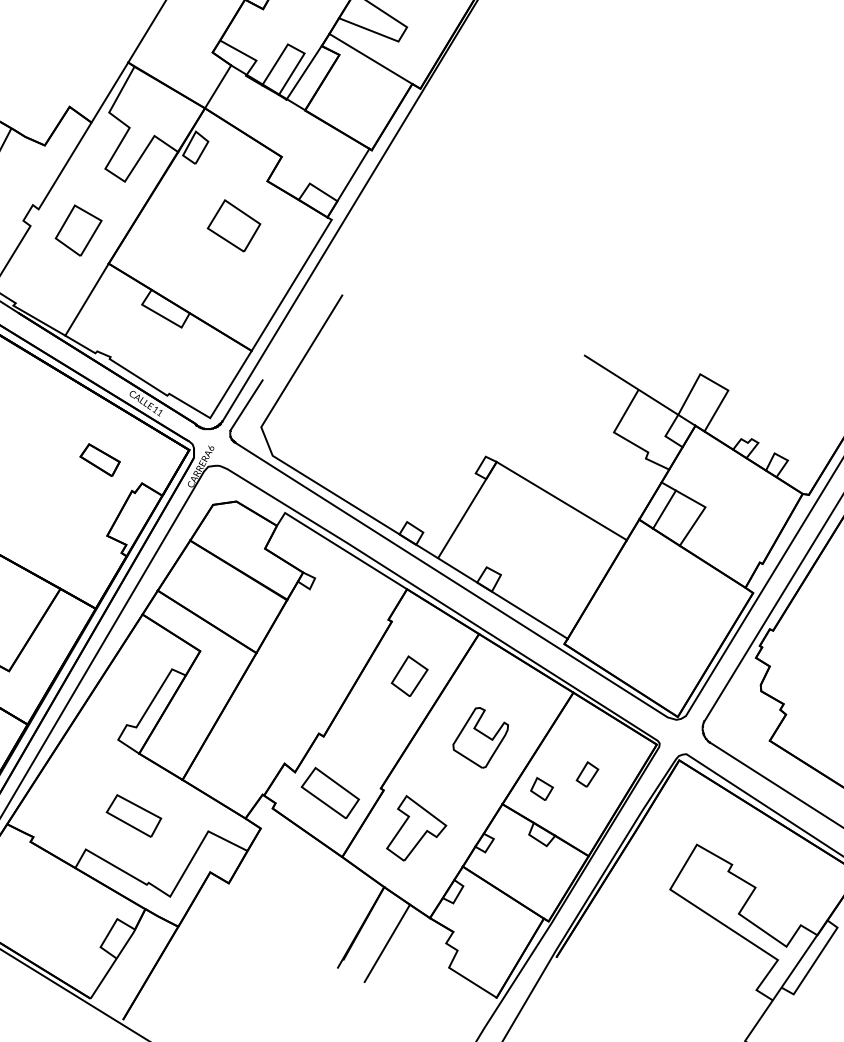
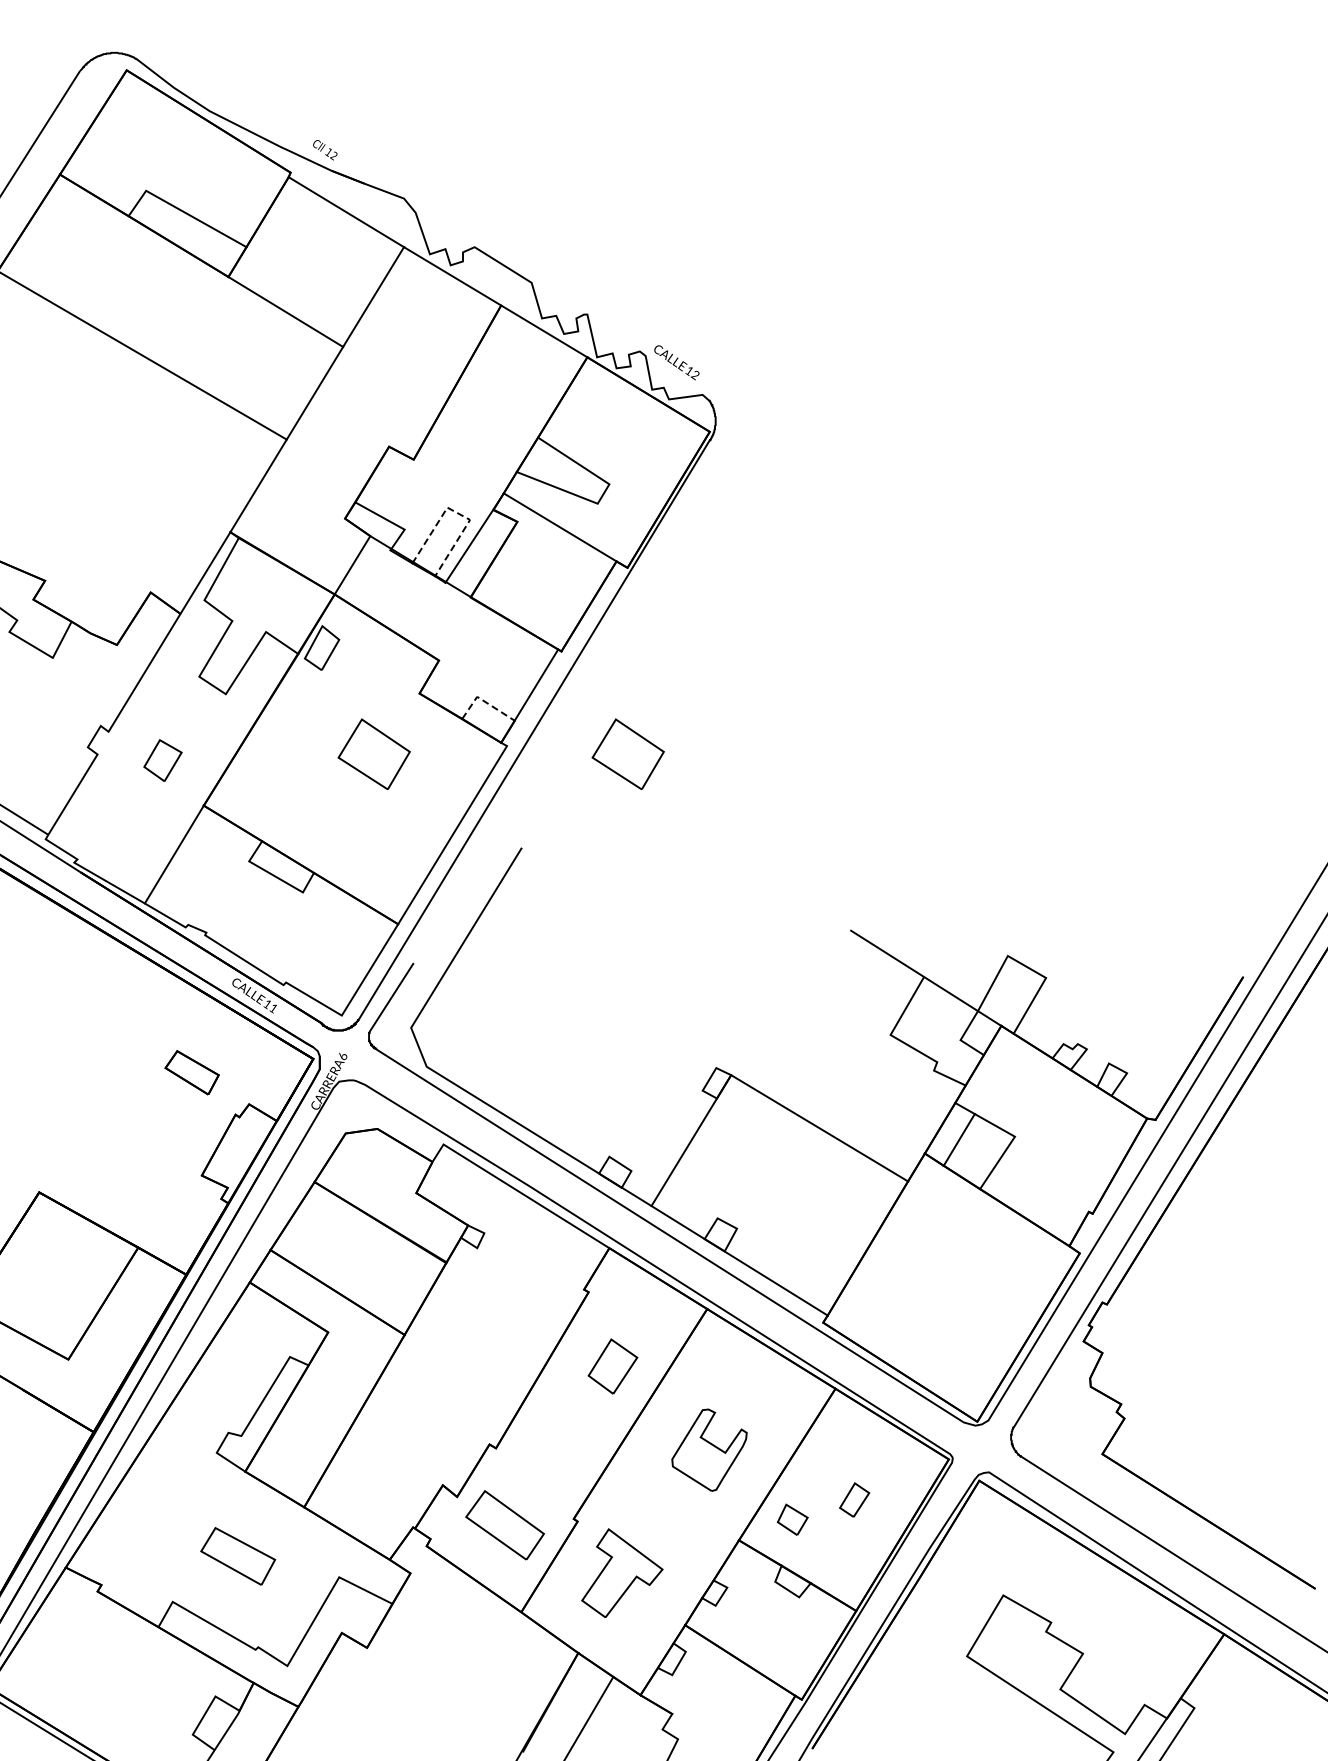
line: (296, 49) -> (459, 514), solid -> dashed
line: (315, 187) -> (484, 701), solid -> dashed
part: (420, 225) -> (627, 753), added
part: (78, 230) -> (162, 760), size x0.6

